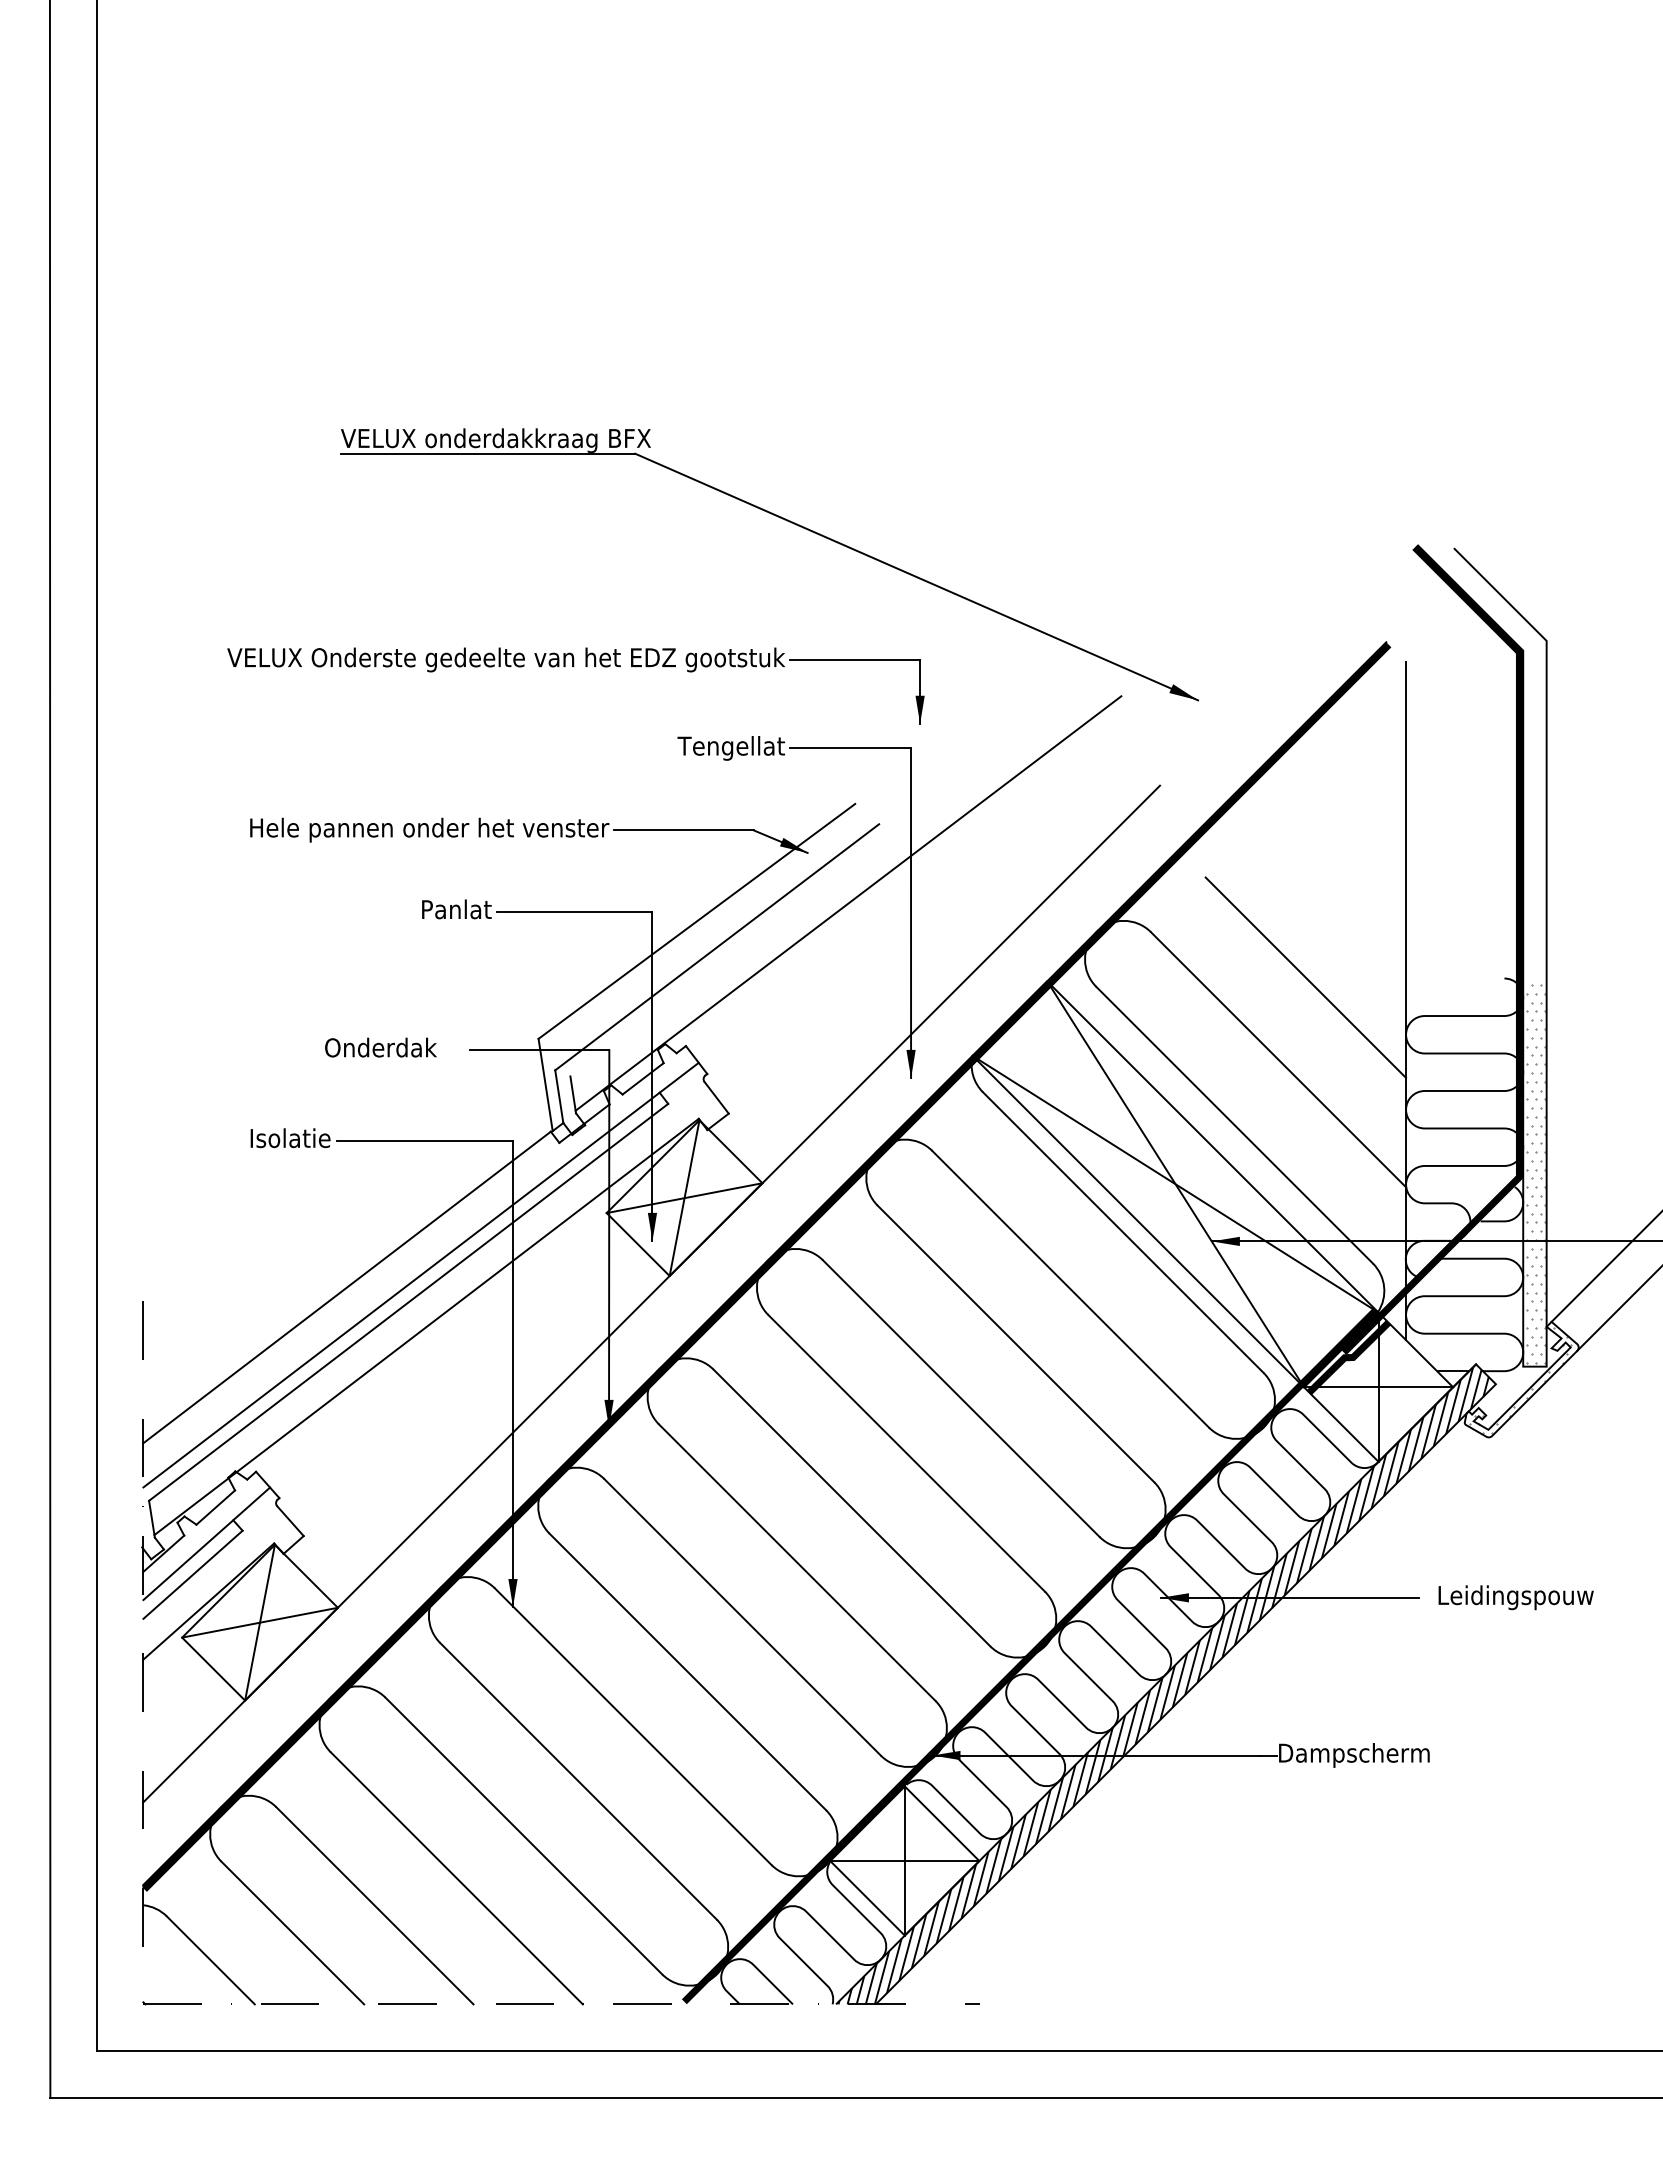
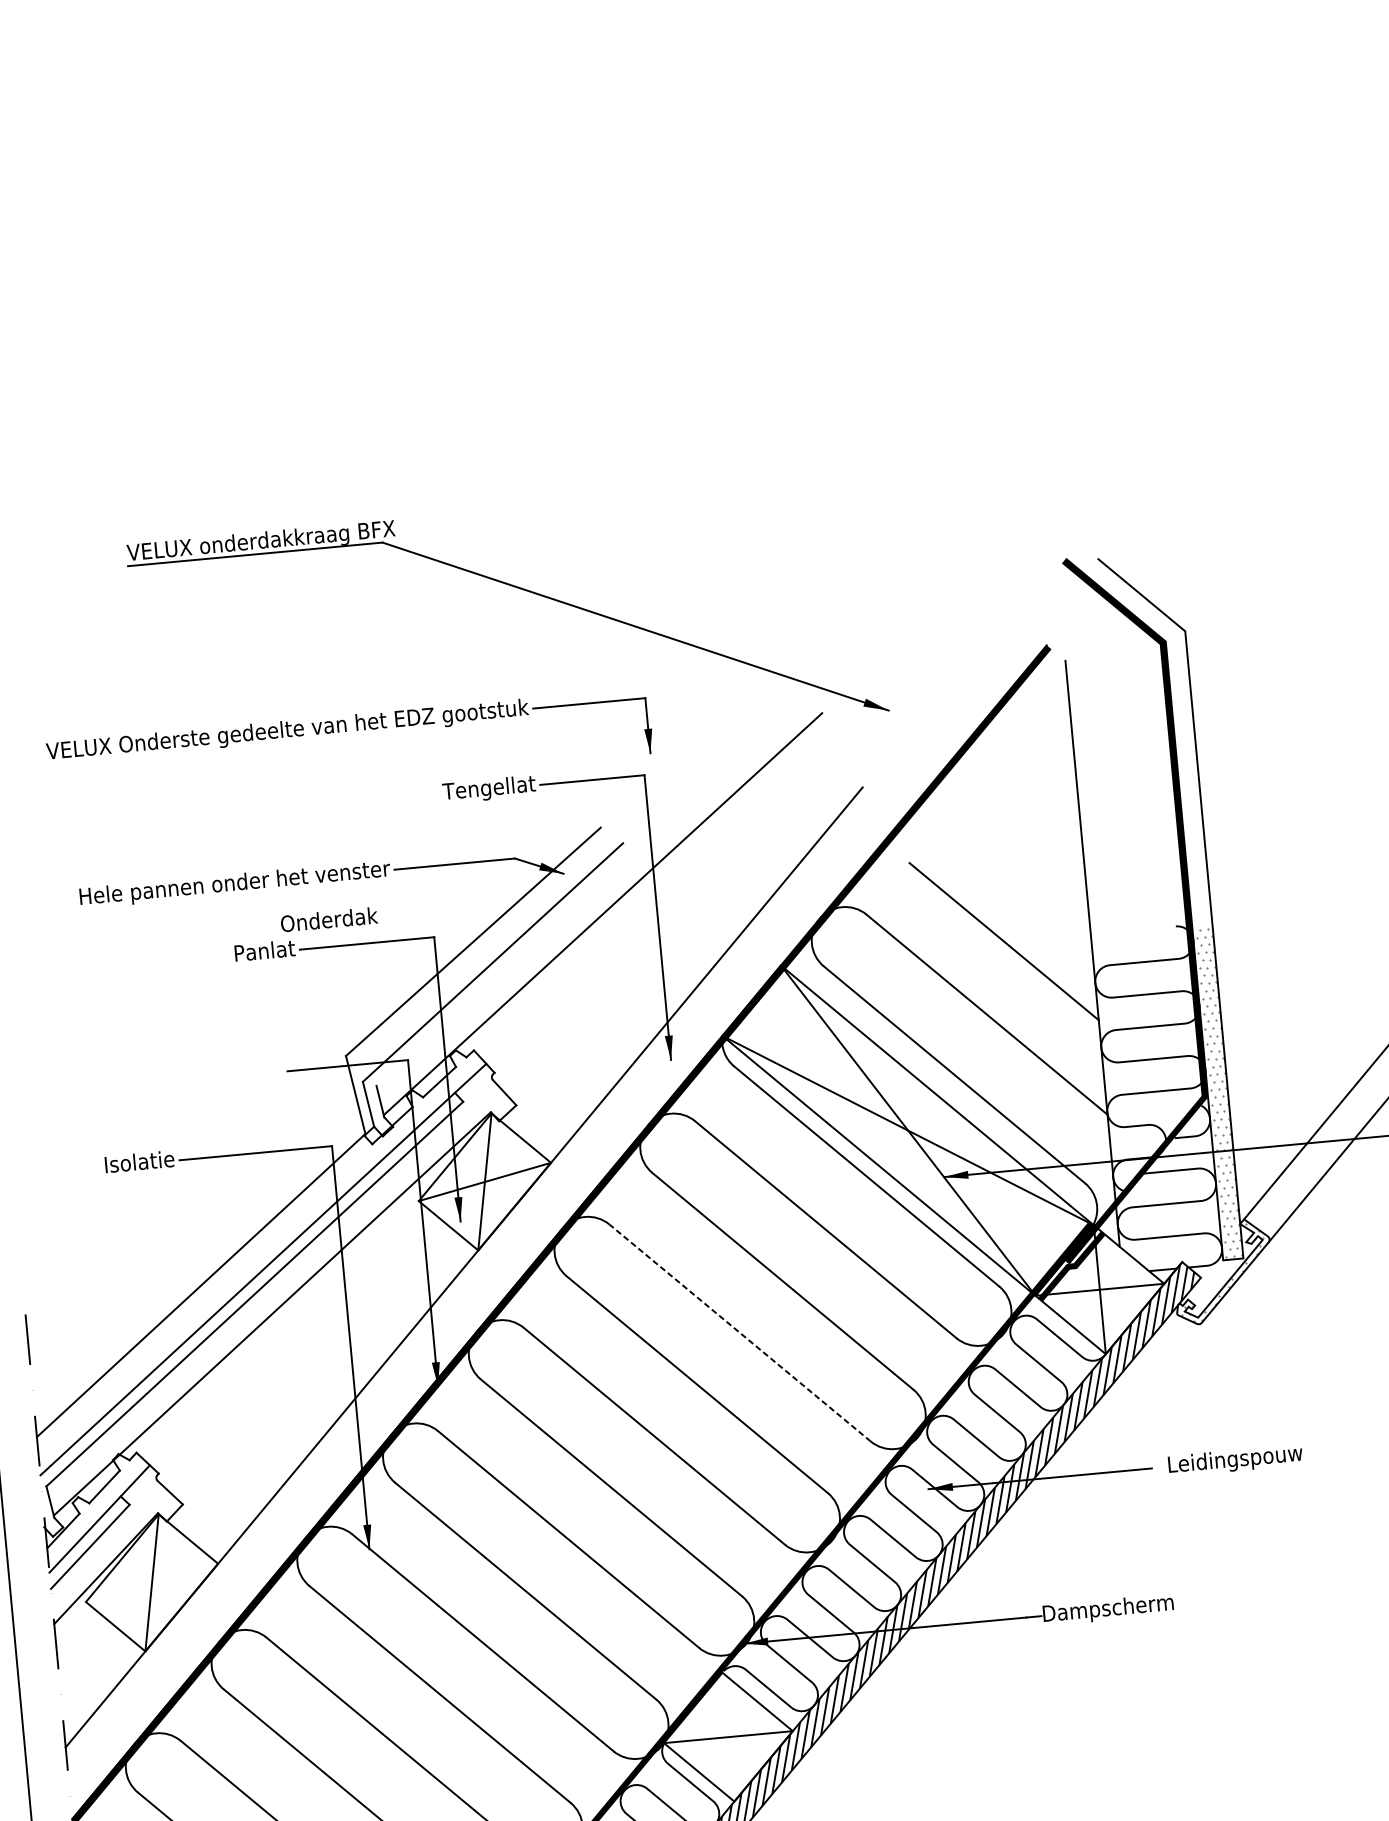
text: (380, 1047) -> (328, 919), moved
line: (961, 1398) -> (740, 1332), solid -> dashed
line: (259, 1622) -> (151, 1582), removed
line: (904, 1860) -> (728, 1736), removed

